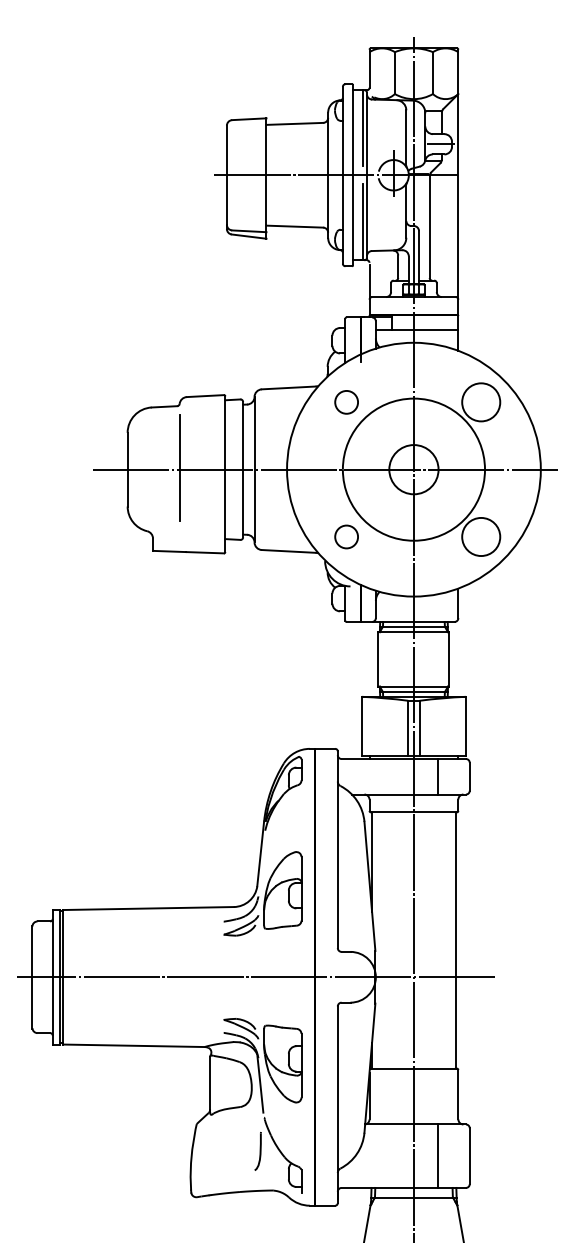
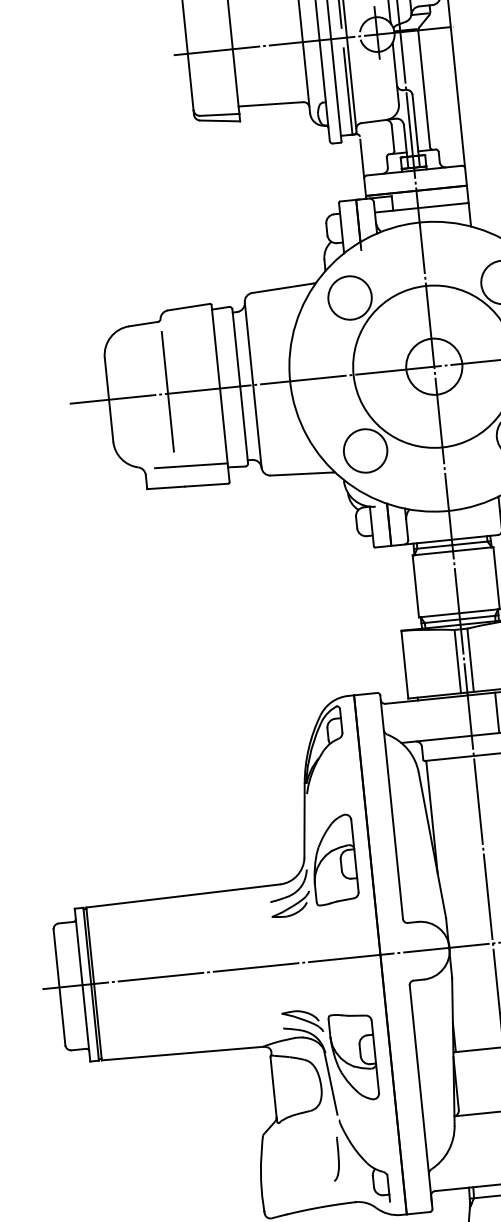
circle: (346, 402) -> (349, 298), size x1.67
line: (193, 534) -> (191, 465), added
circle: (346, 536) -> (365, 450), size x1.67

